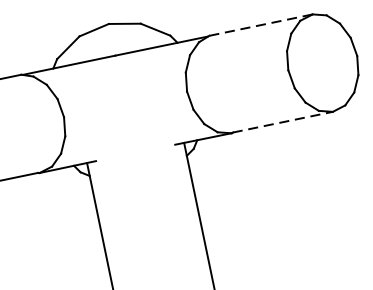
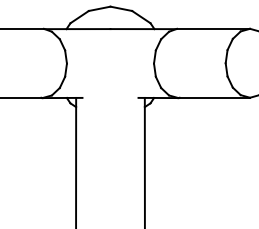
line: (260, 24) -> (213, 28), dashed -> solid
line: (283, 121) -> (215, 97), dashed -> solid

